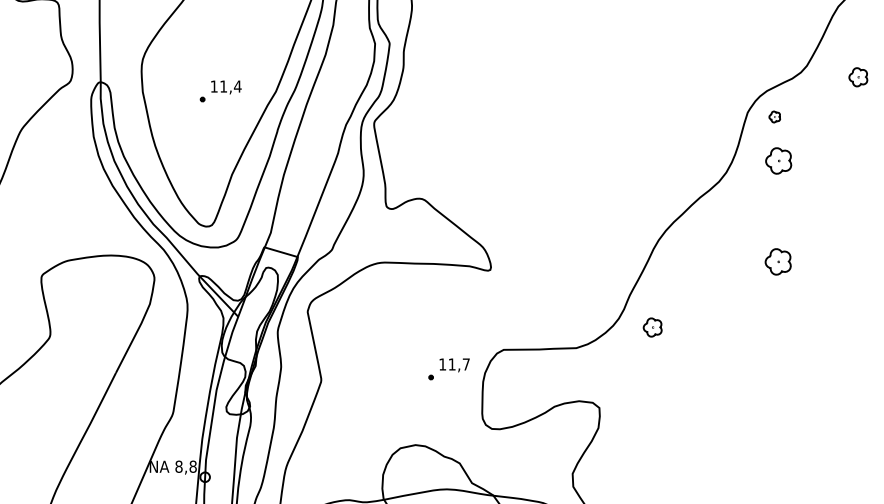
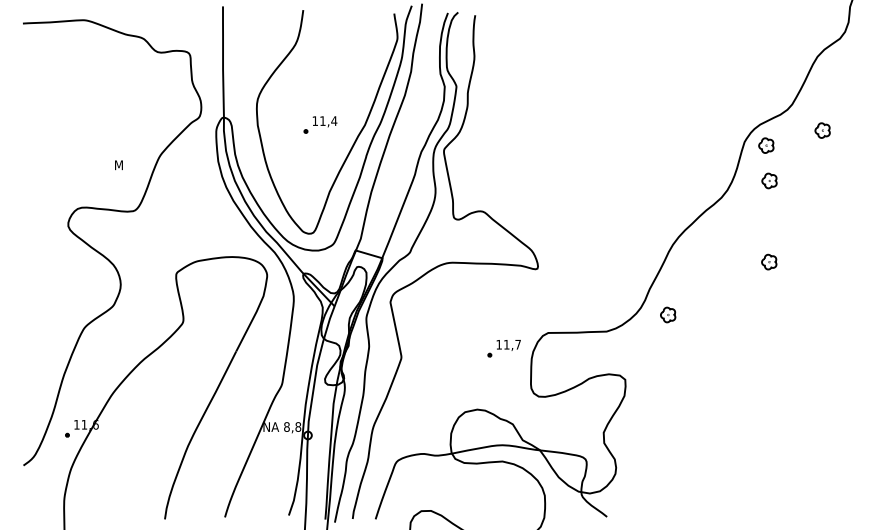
part: (858, 77) -> (822, 130), moved
part: (774, 116) -> (766, 145), size x1.67
part: (778, 160) -> (769, 180), size x0.71
part: (778, 261) -> (769, 261), size x0.71

